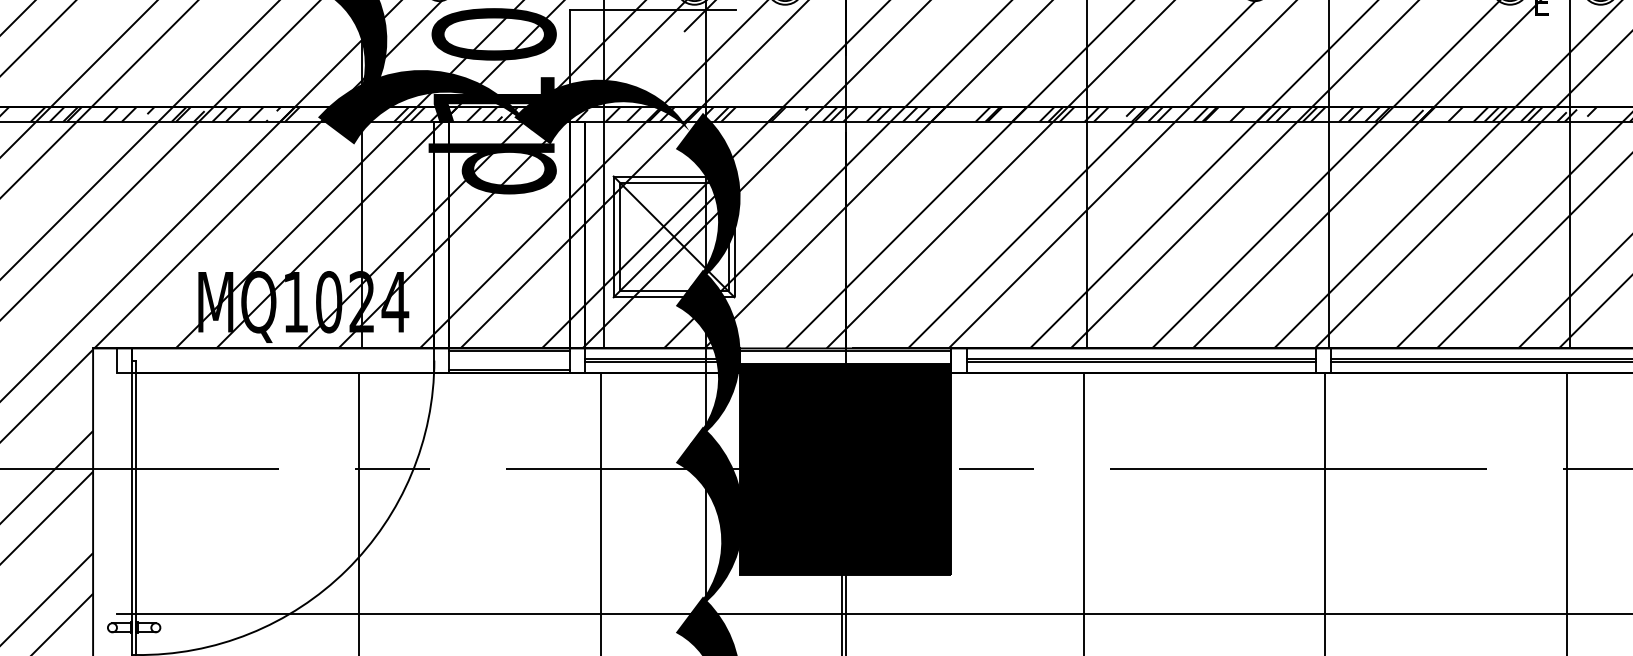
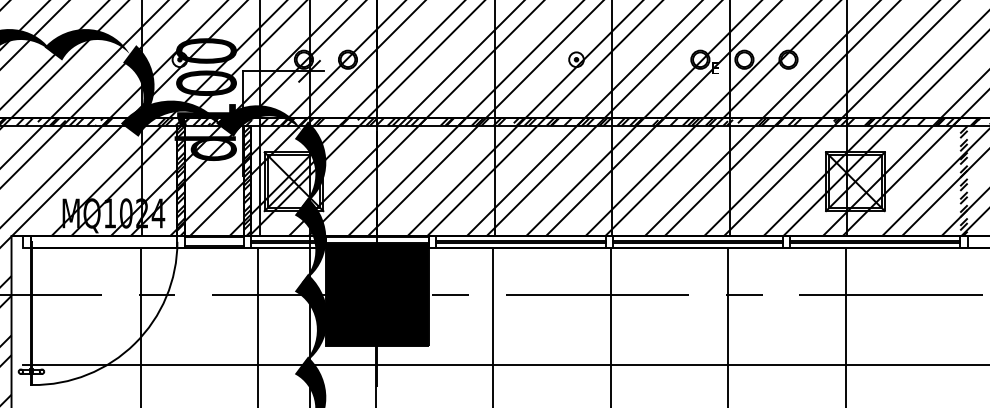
hatch: (440, 234) -> (180, 180), added
hatch: (576, 234) -> (246, 180), added

